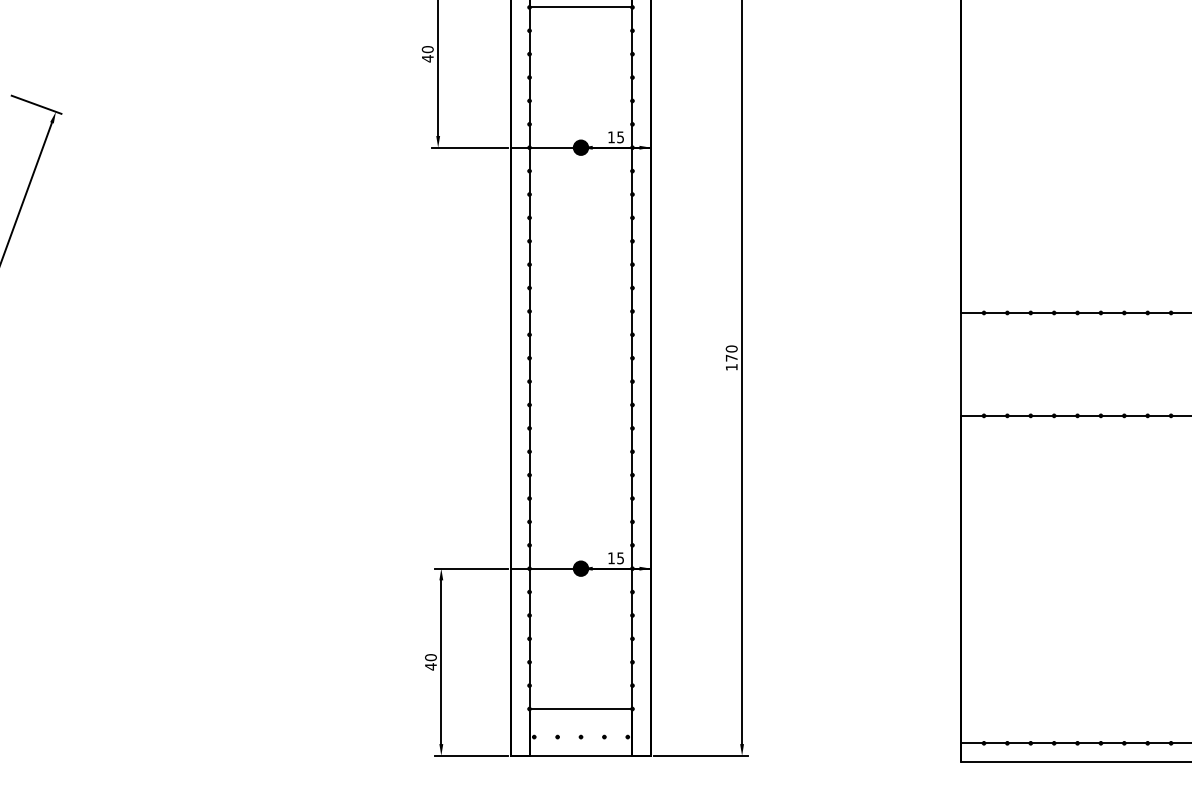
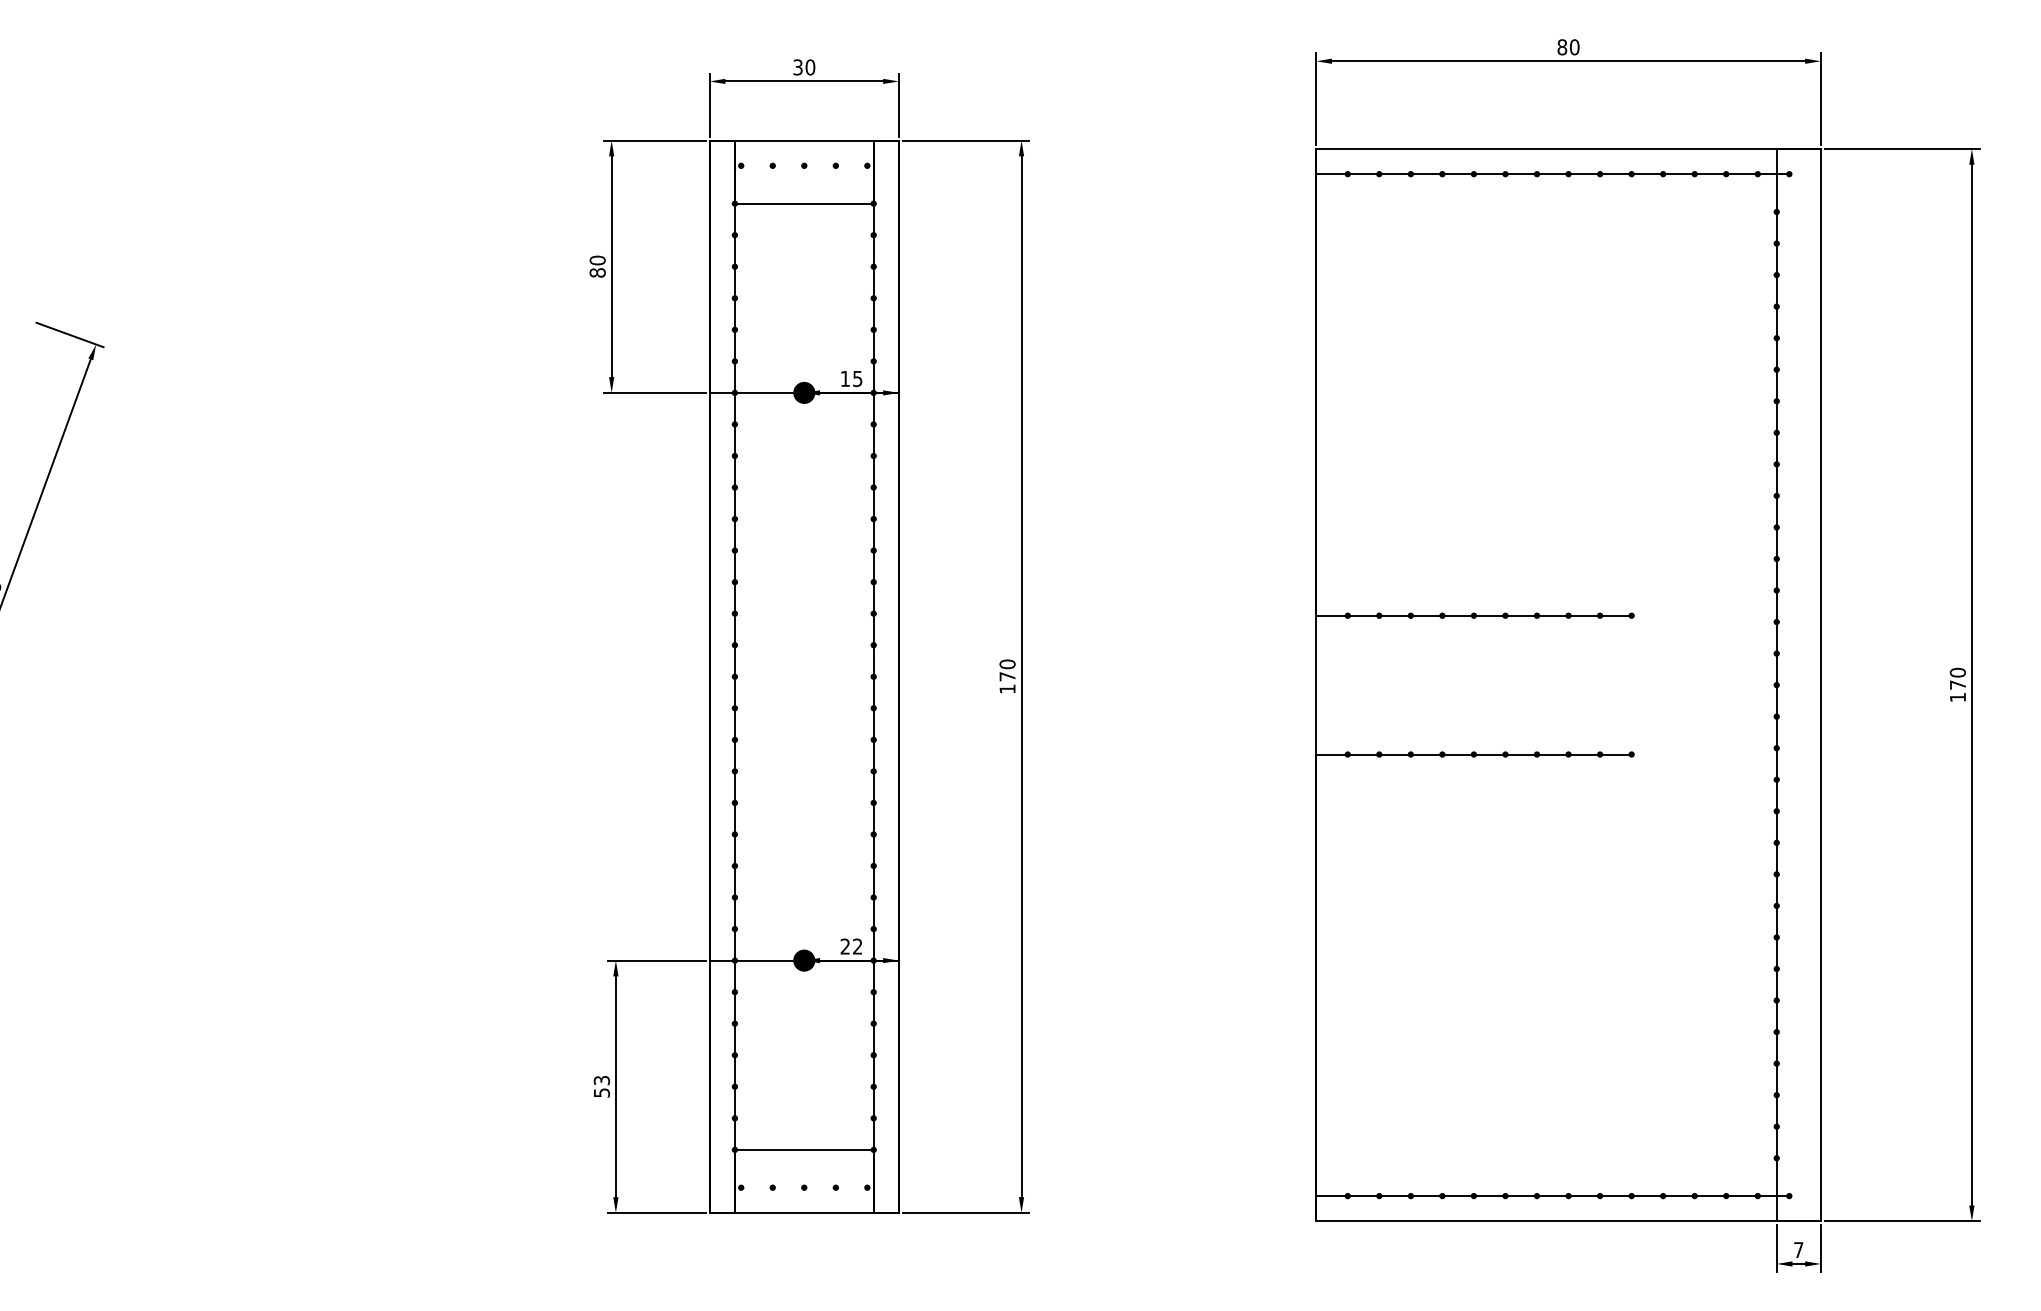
text: (427, 58) -> (597, 272), 40 -> 80
text: (616, 558) -> (851, 946), 15 -> 22
text: (430, 662) -> (601, 1086), 40 -> 53

